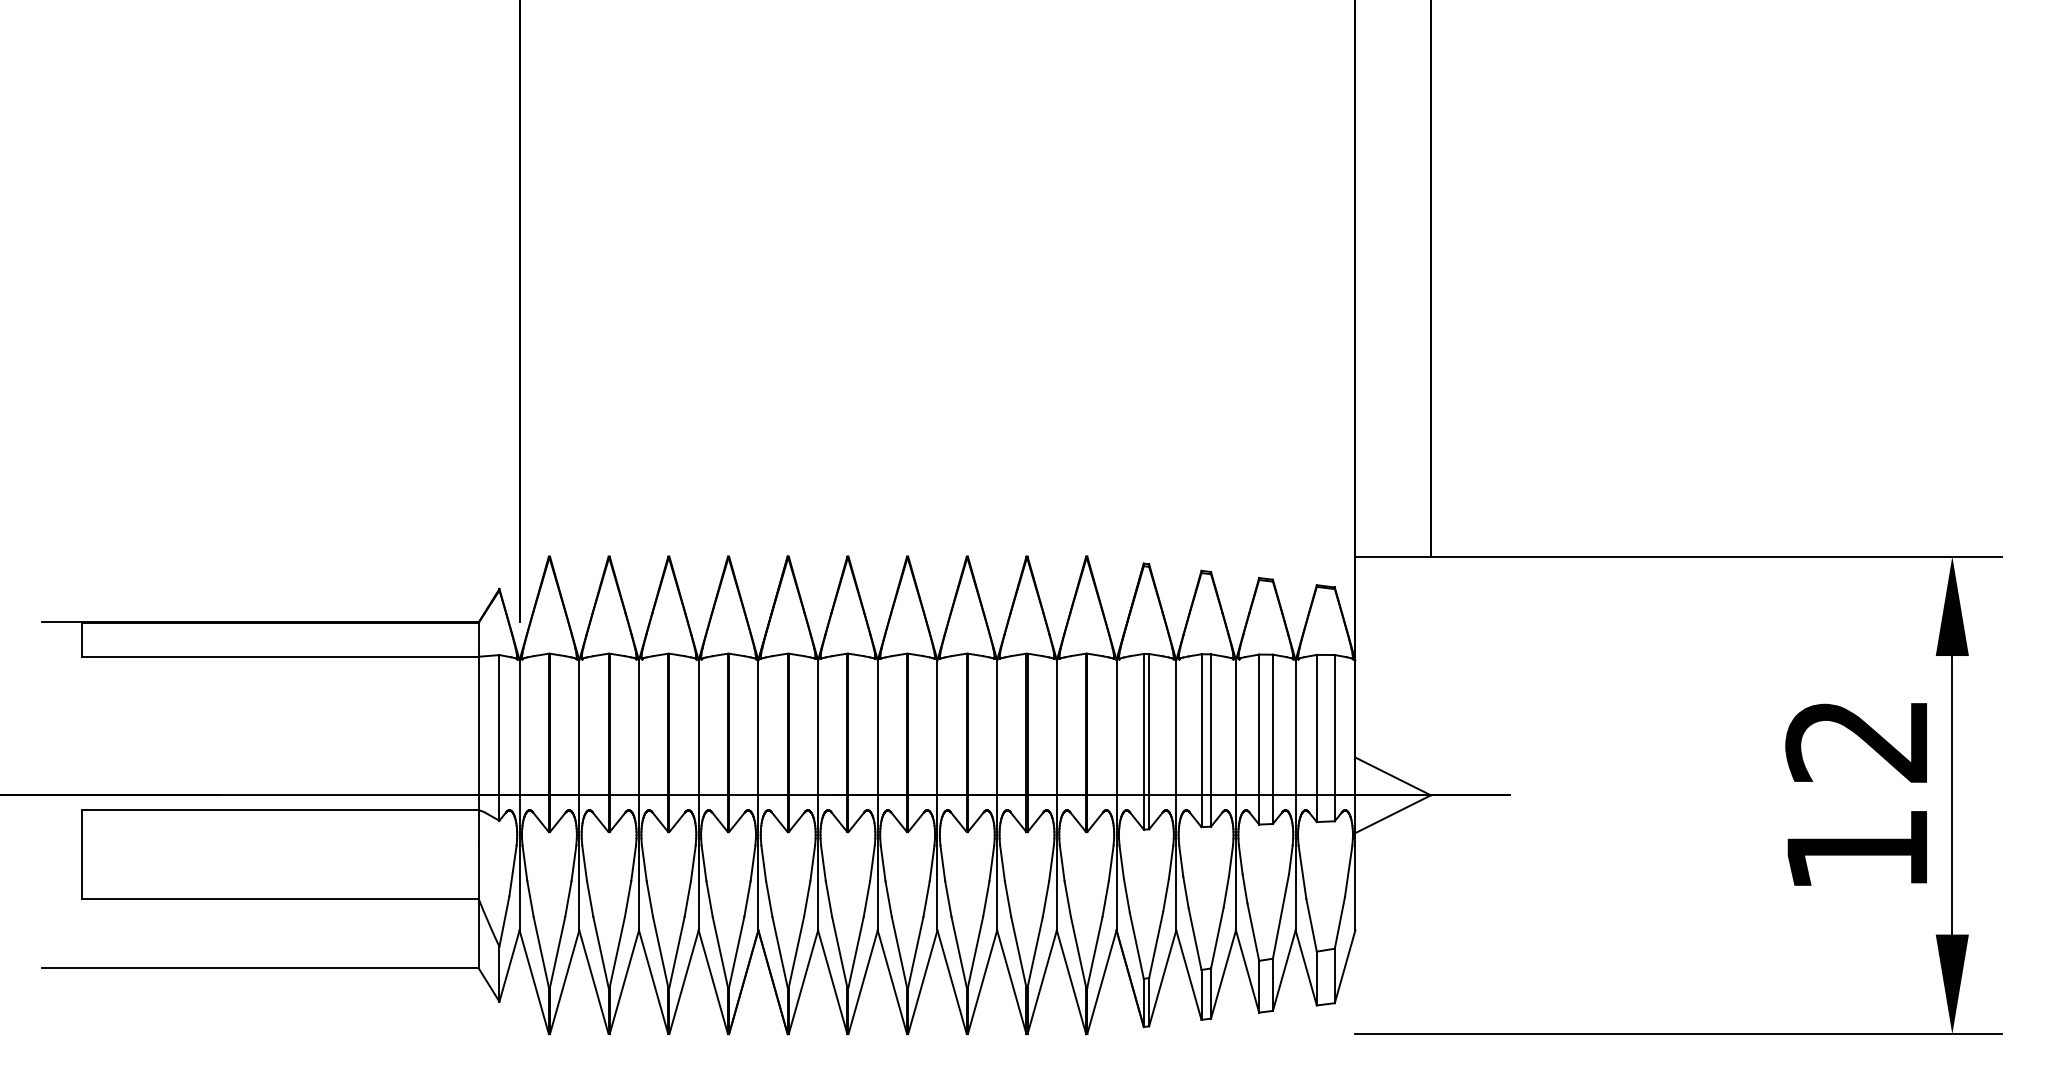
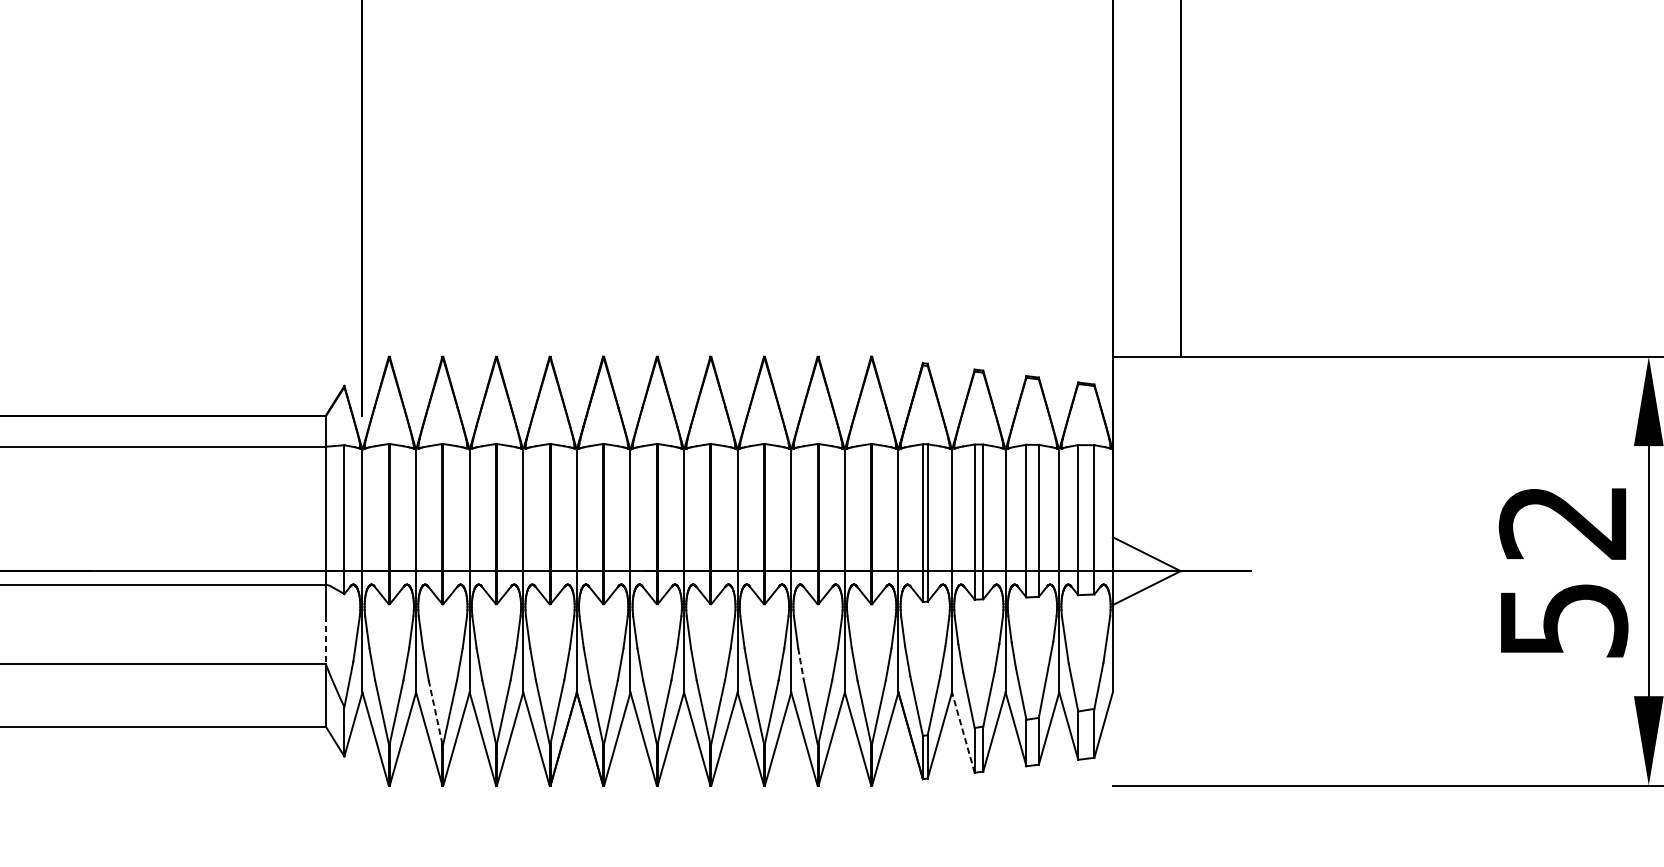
text: (1858, 850) -> (1564, 620), 12 -> 52
line: (478, 872) -> (325, 640), solid -> dashed
line: (1008, 899) -> (801, 664), solid -> dashed
line: (601, 952) -> (436, 712), solid -> dashed
line: (1188, 974) -> (963, 732), solid -> dashed

